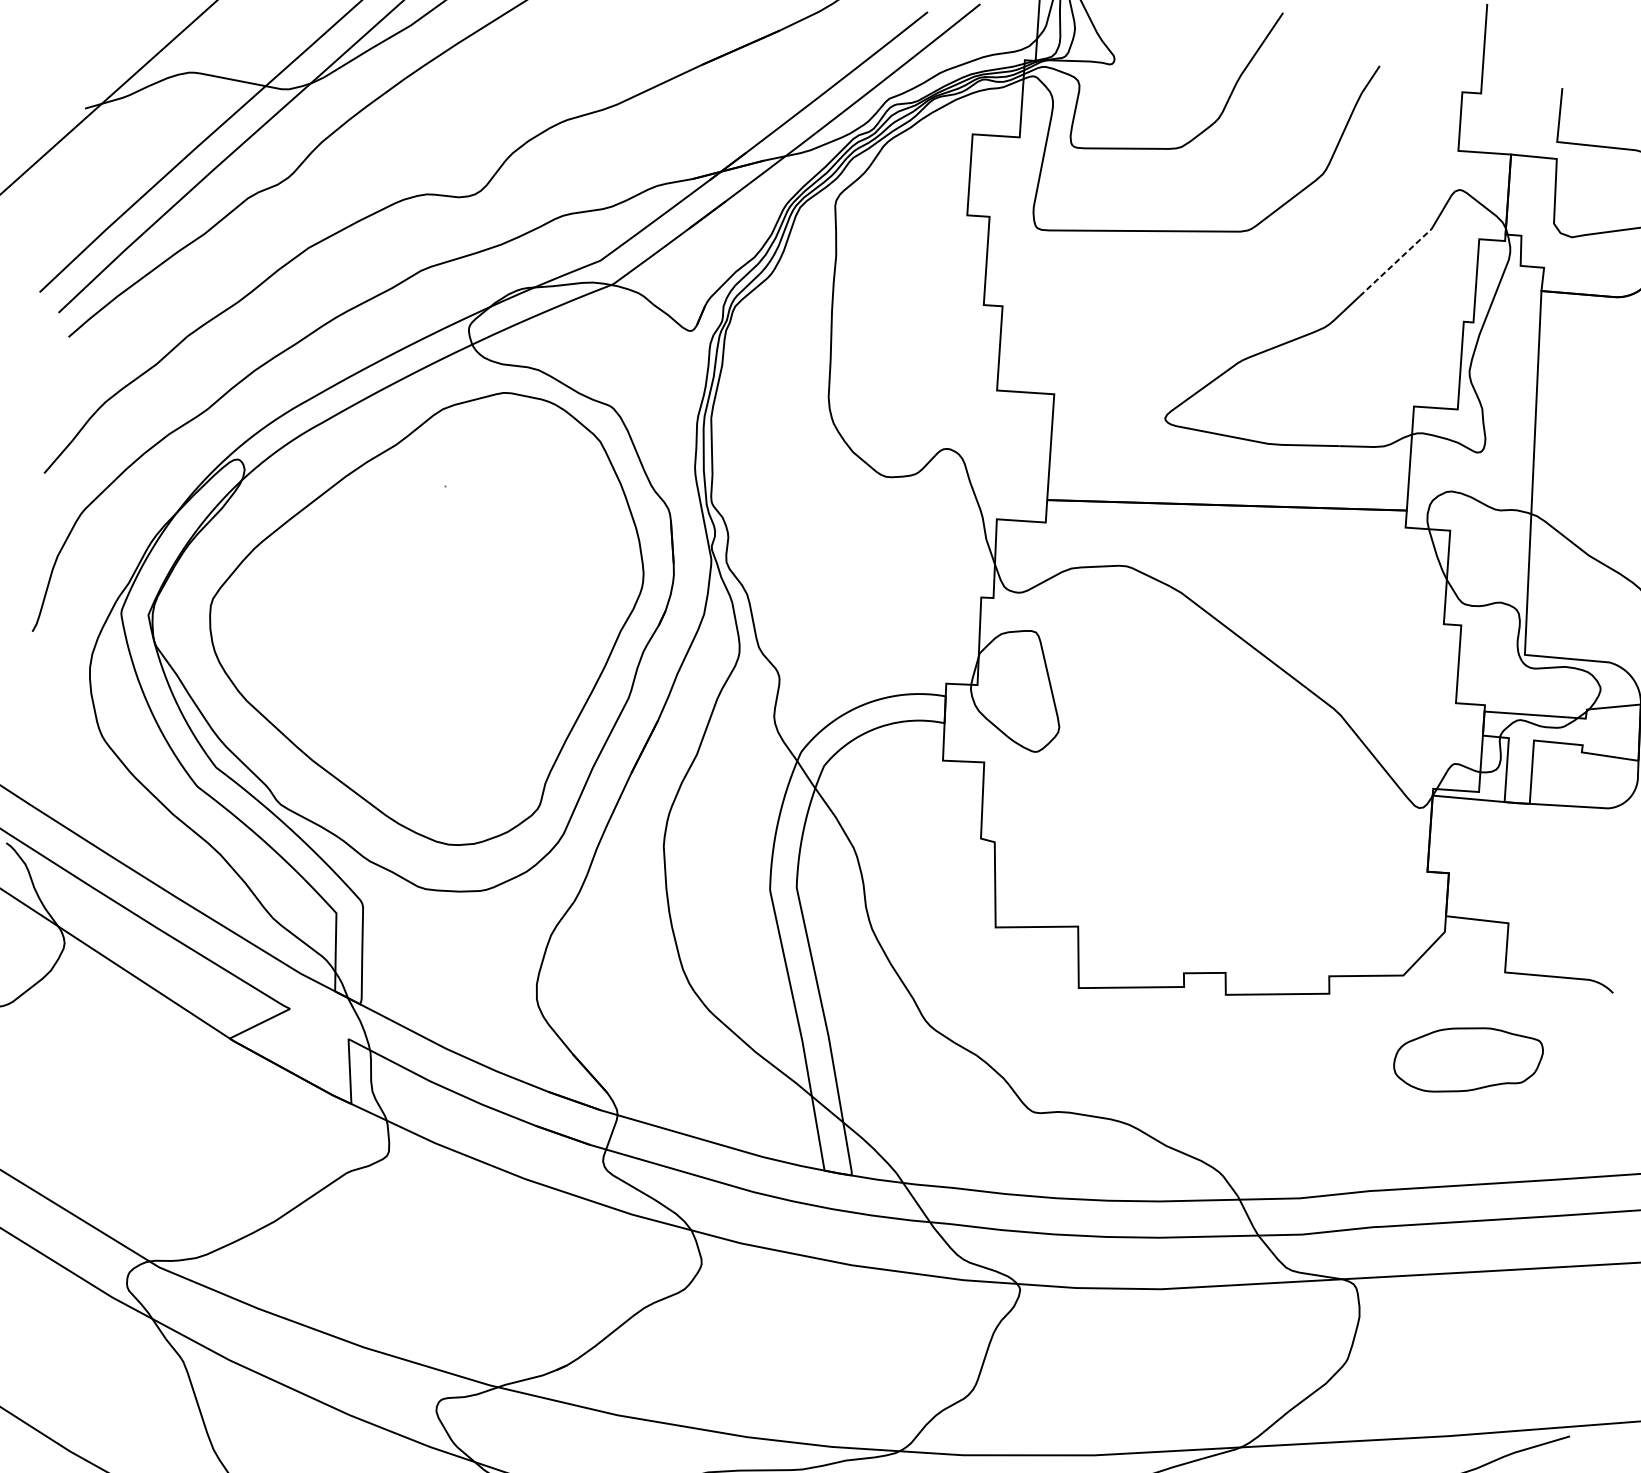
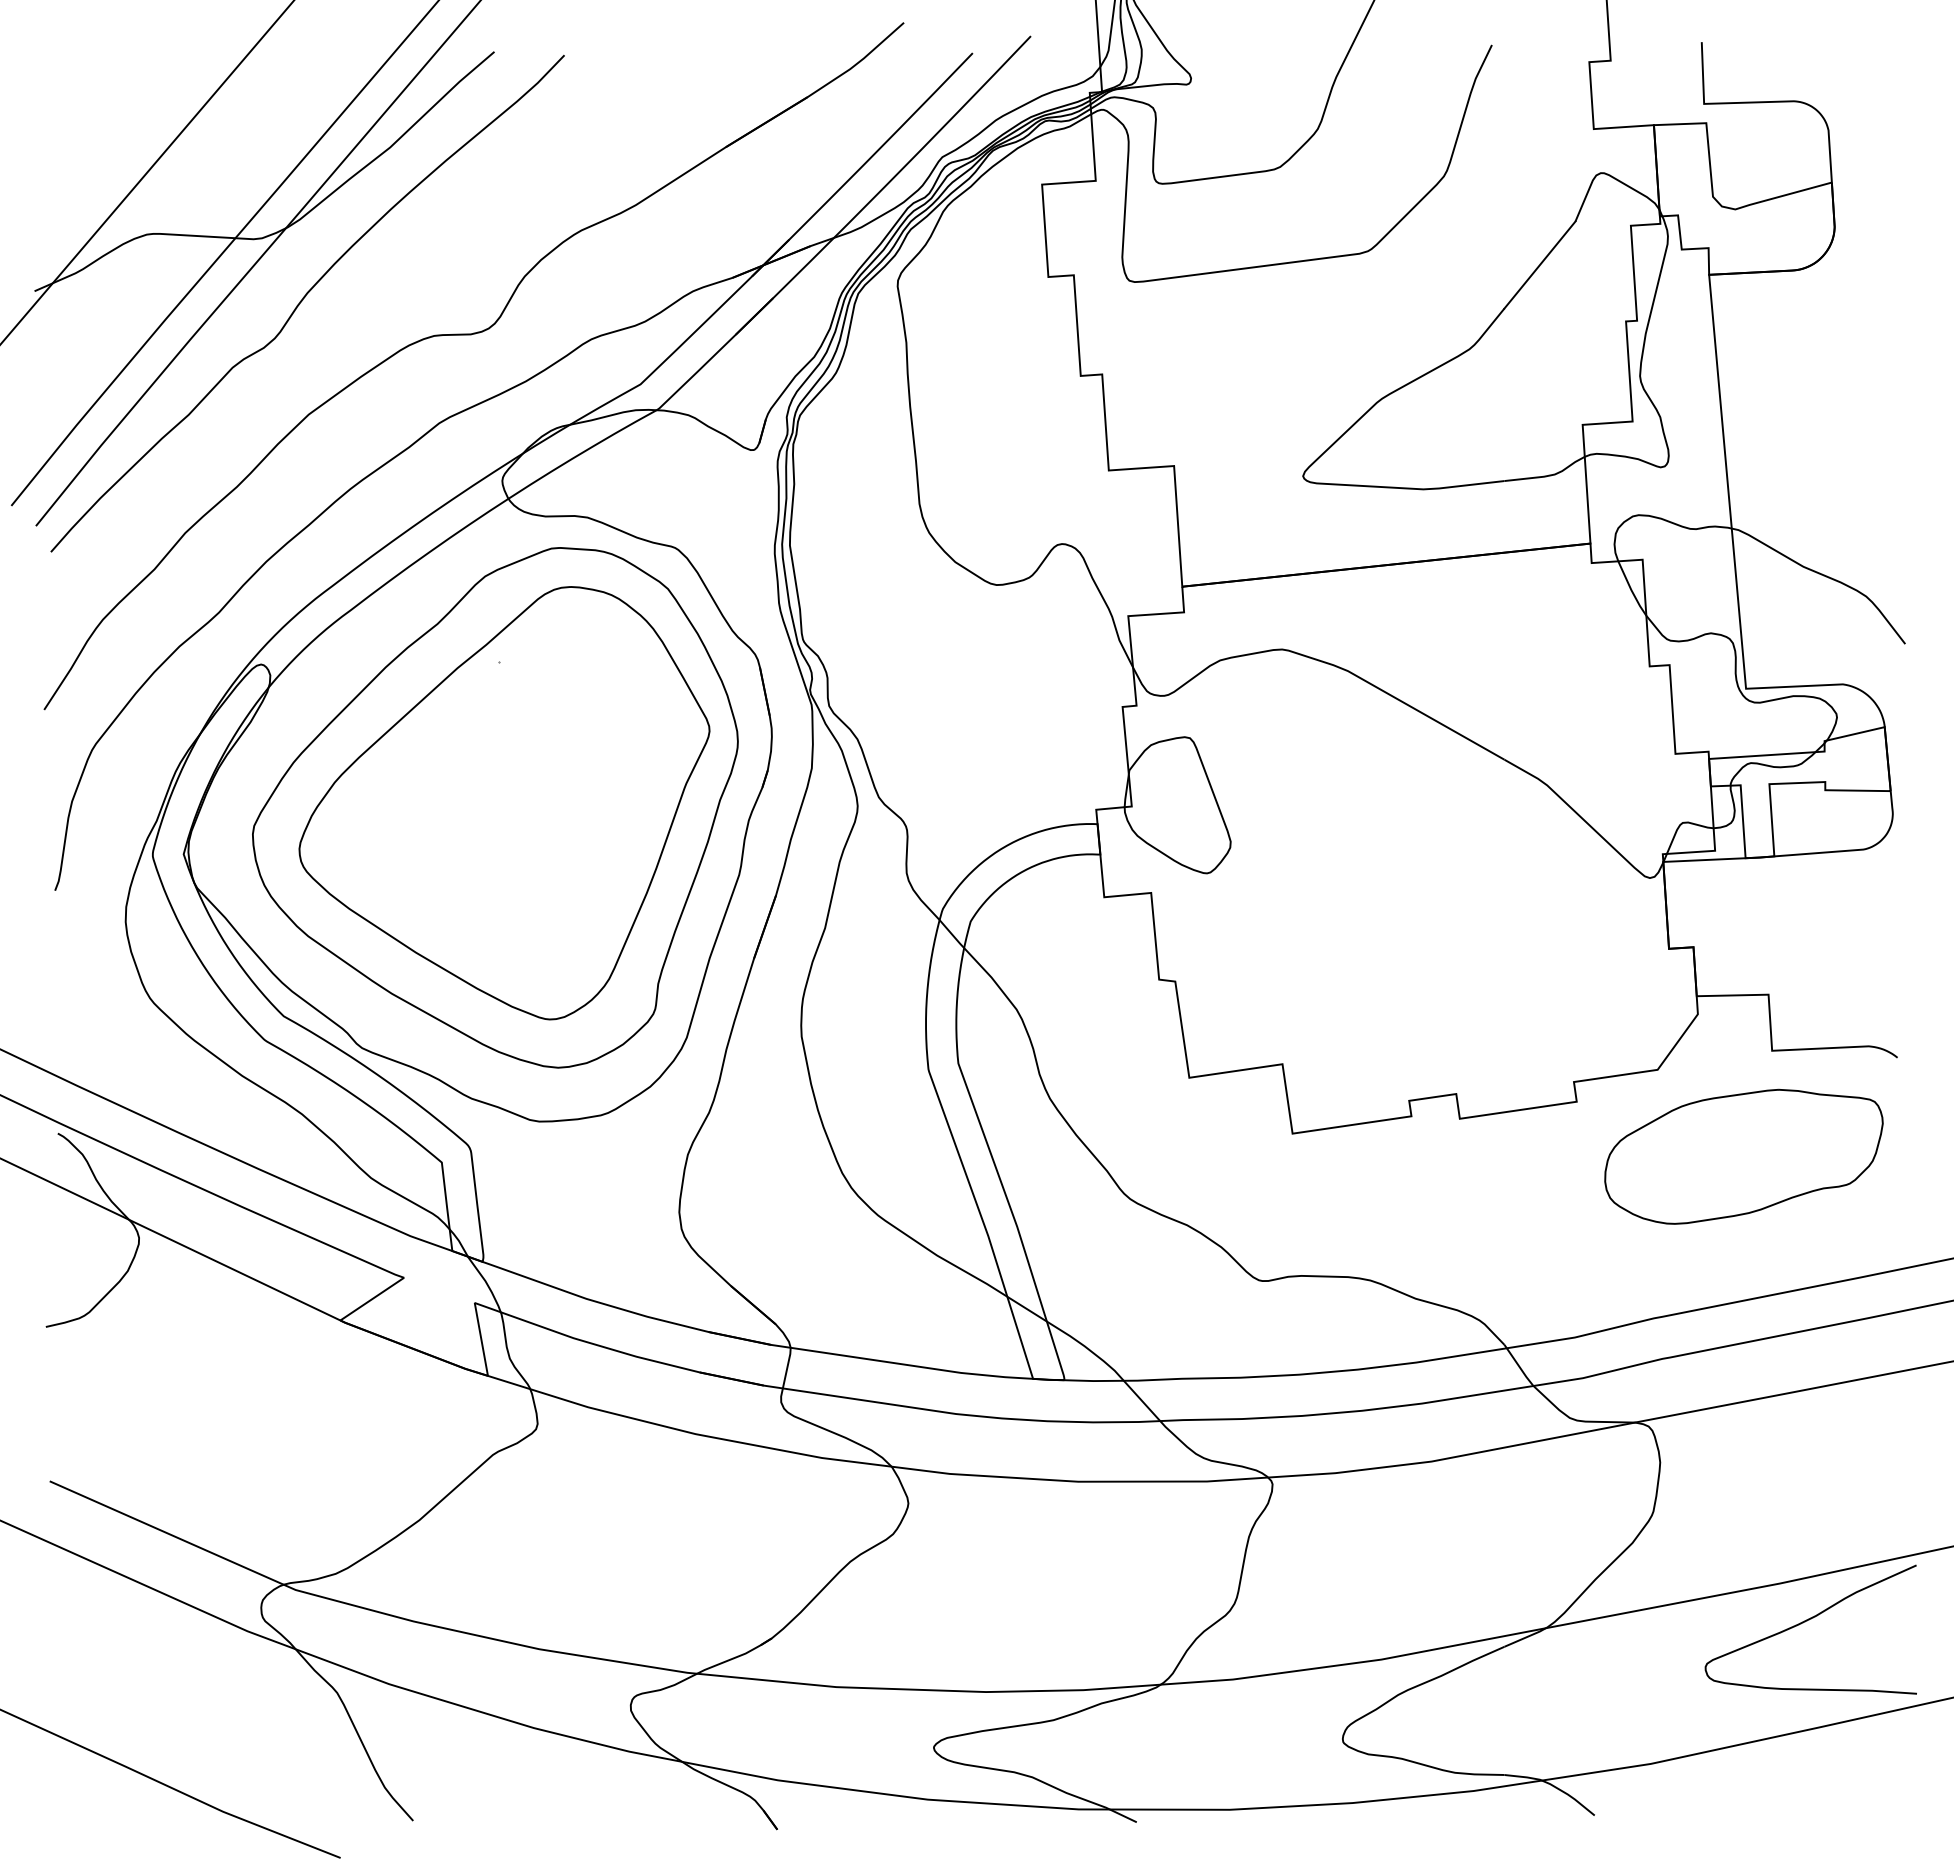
line: (1396, 262) -> (1540, 264), dashed -> solid
part: (433, 608) -> (504, 803), added
part: (1467, 1060) -> (1743, 1156), size x1.67

